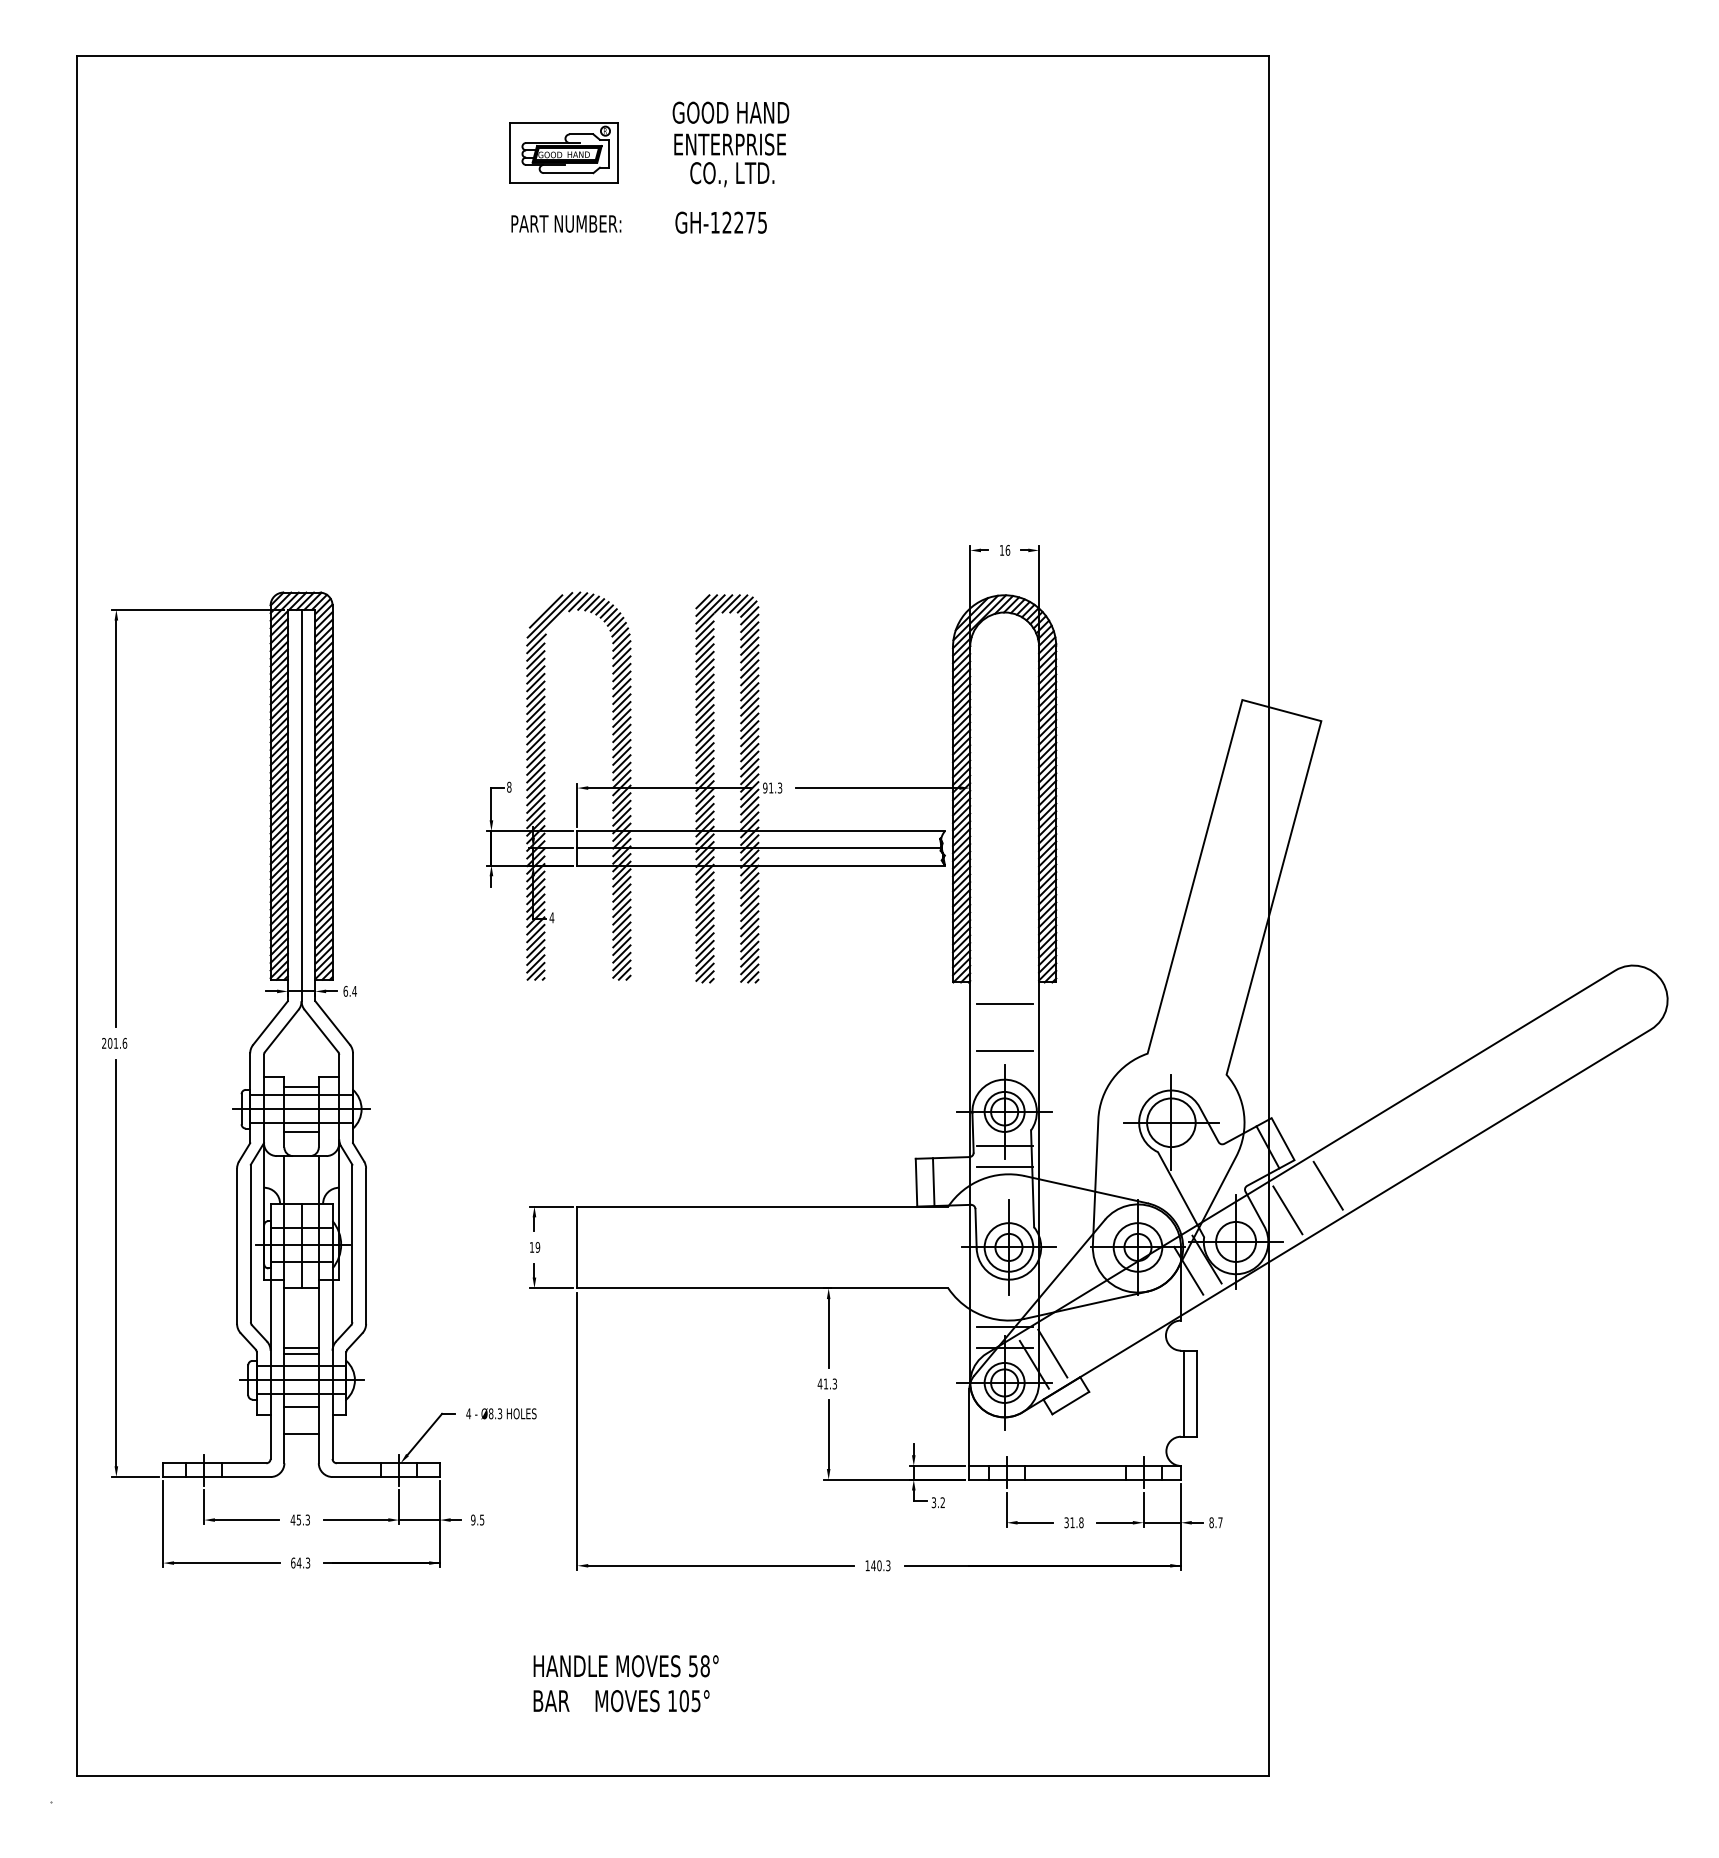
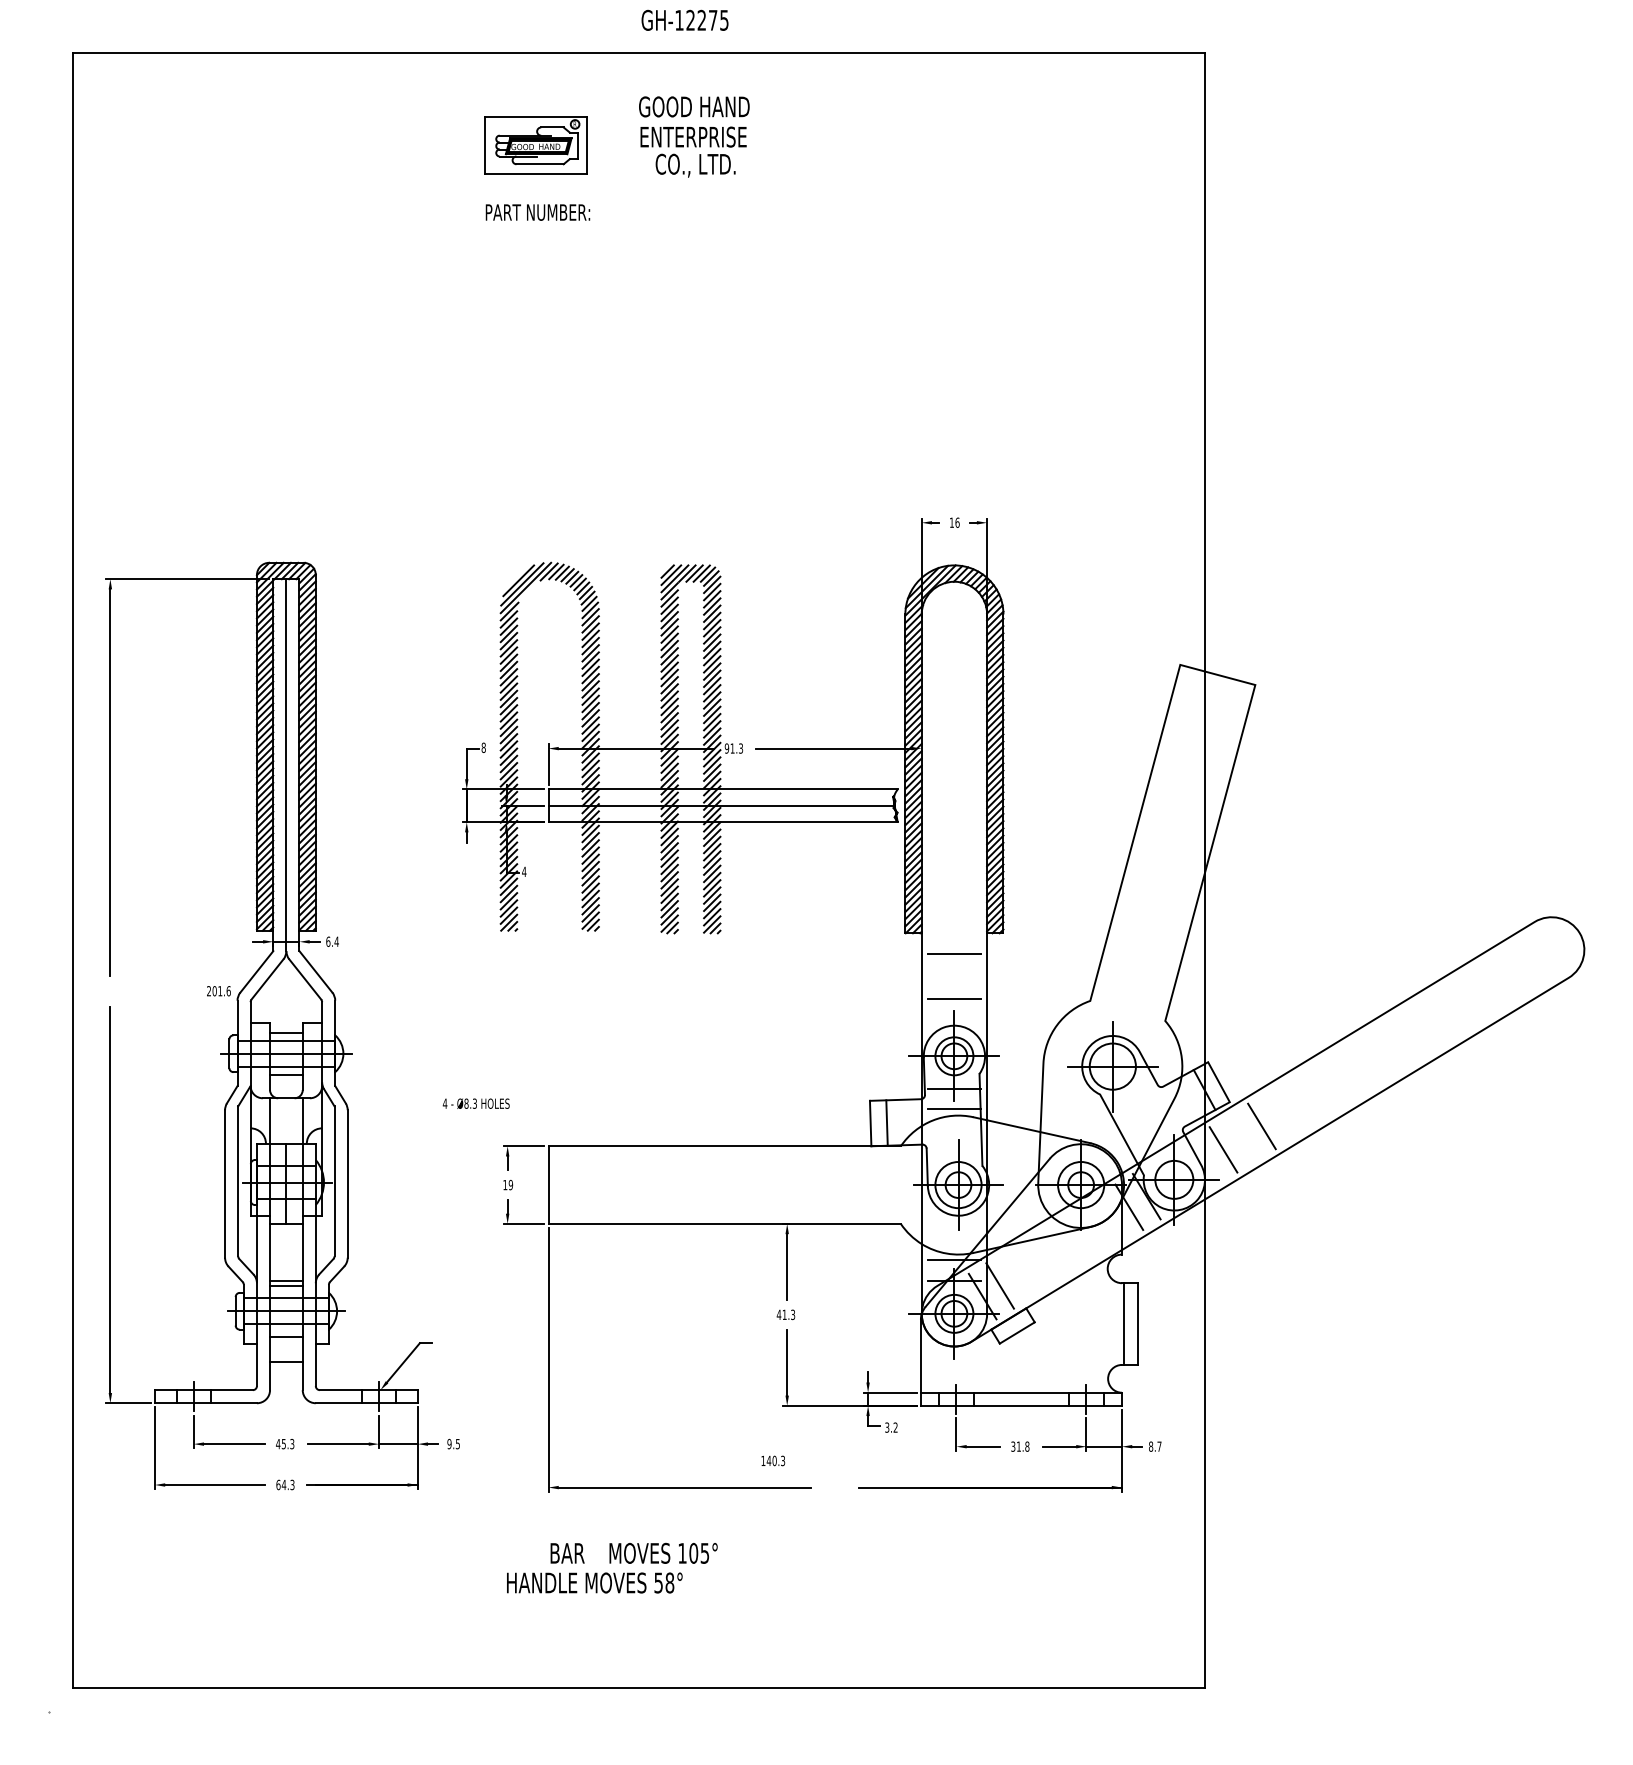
text: (720, 222) -> (684, 20), moved
text: (114, 1043) -> (218, 991), moved
text: (501, 1413) -> (476, 1103), moved
text: (877, 1565) -> (772, 1460), moved
text: (621, 1701) -> (634, 1553), moved

